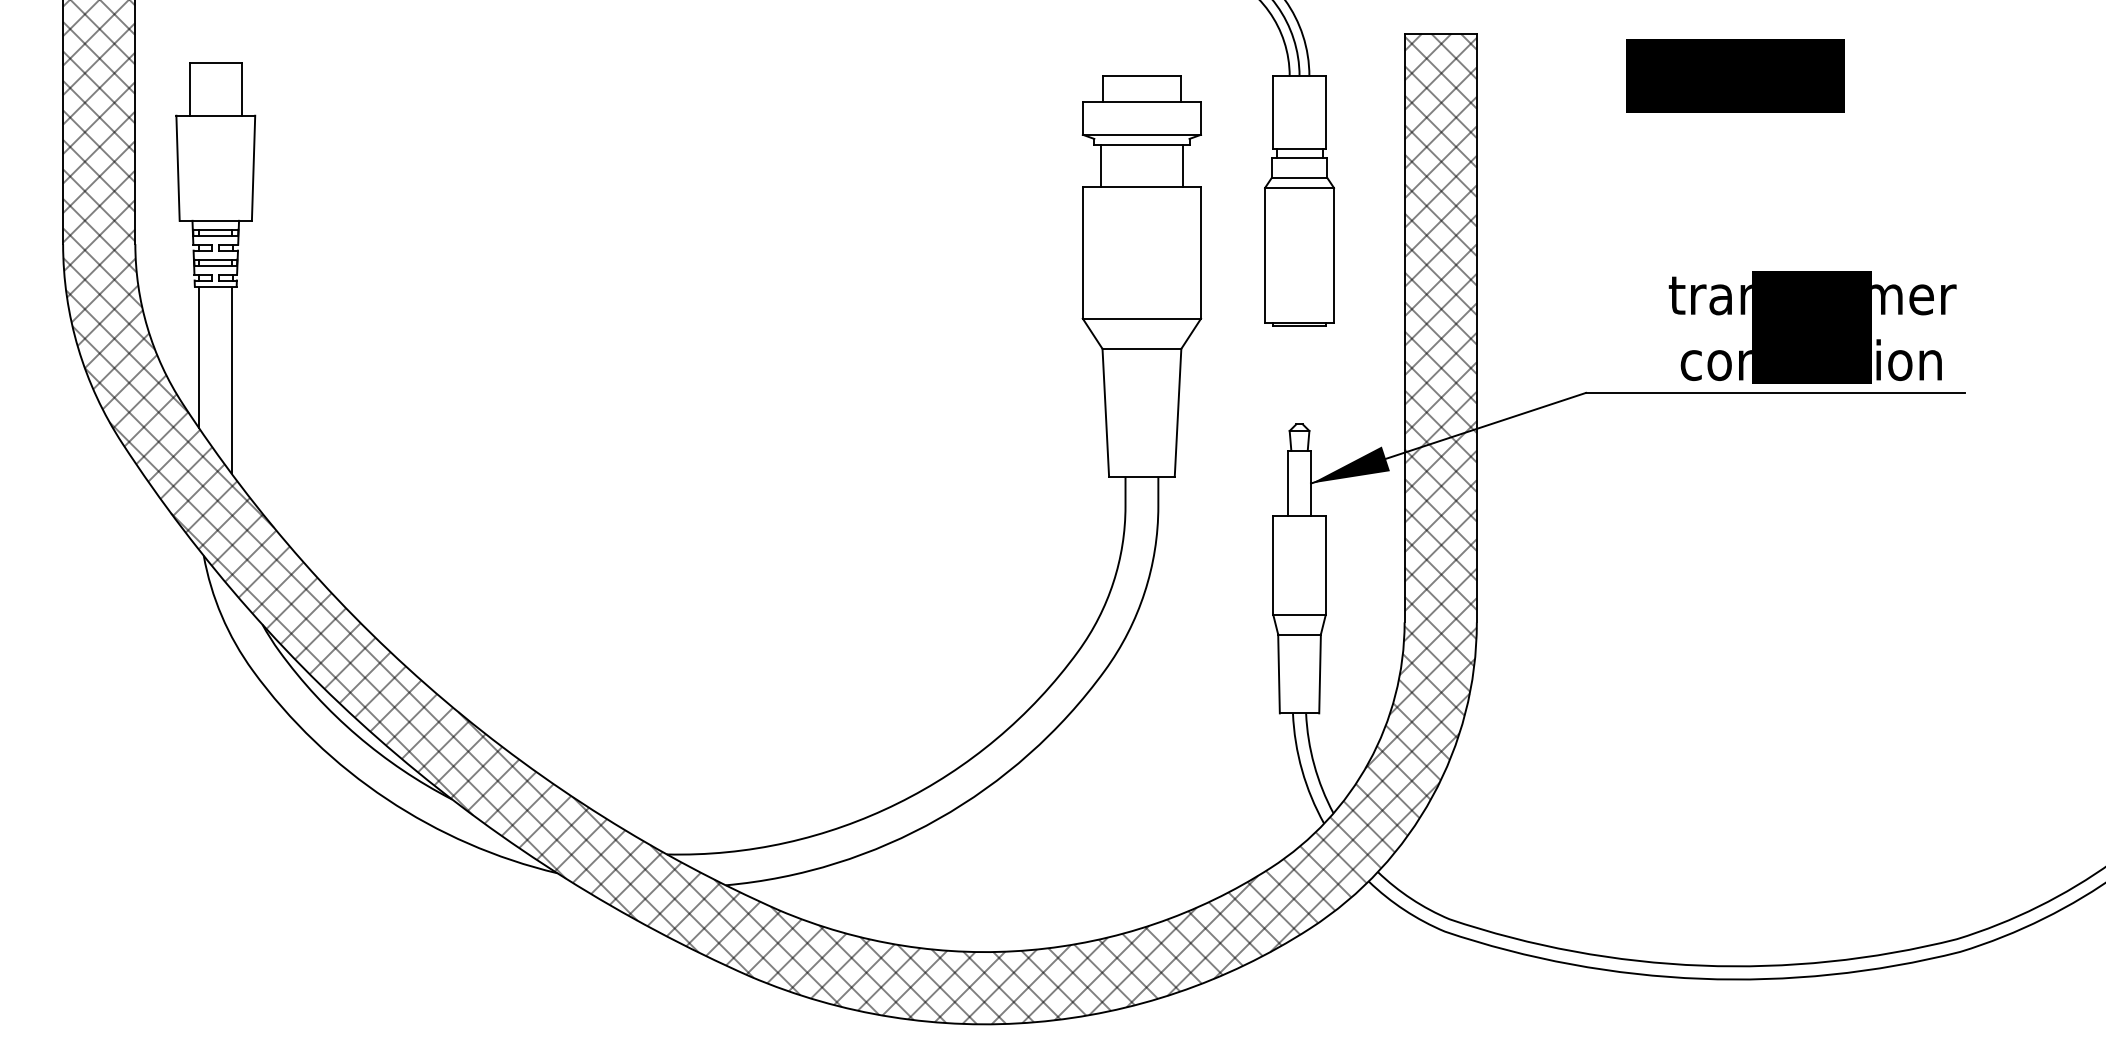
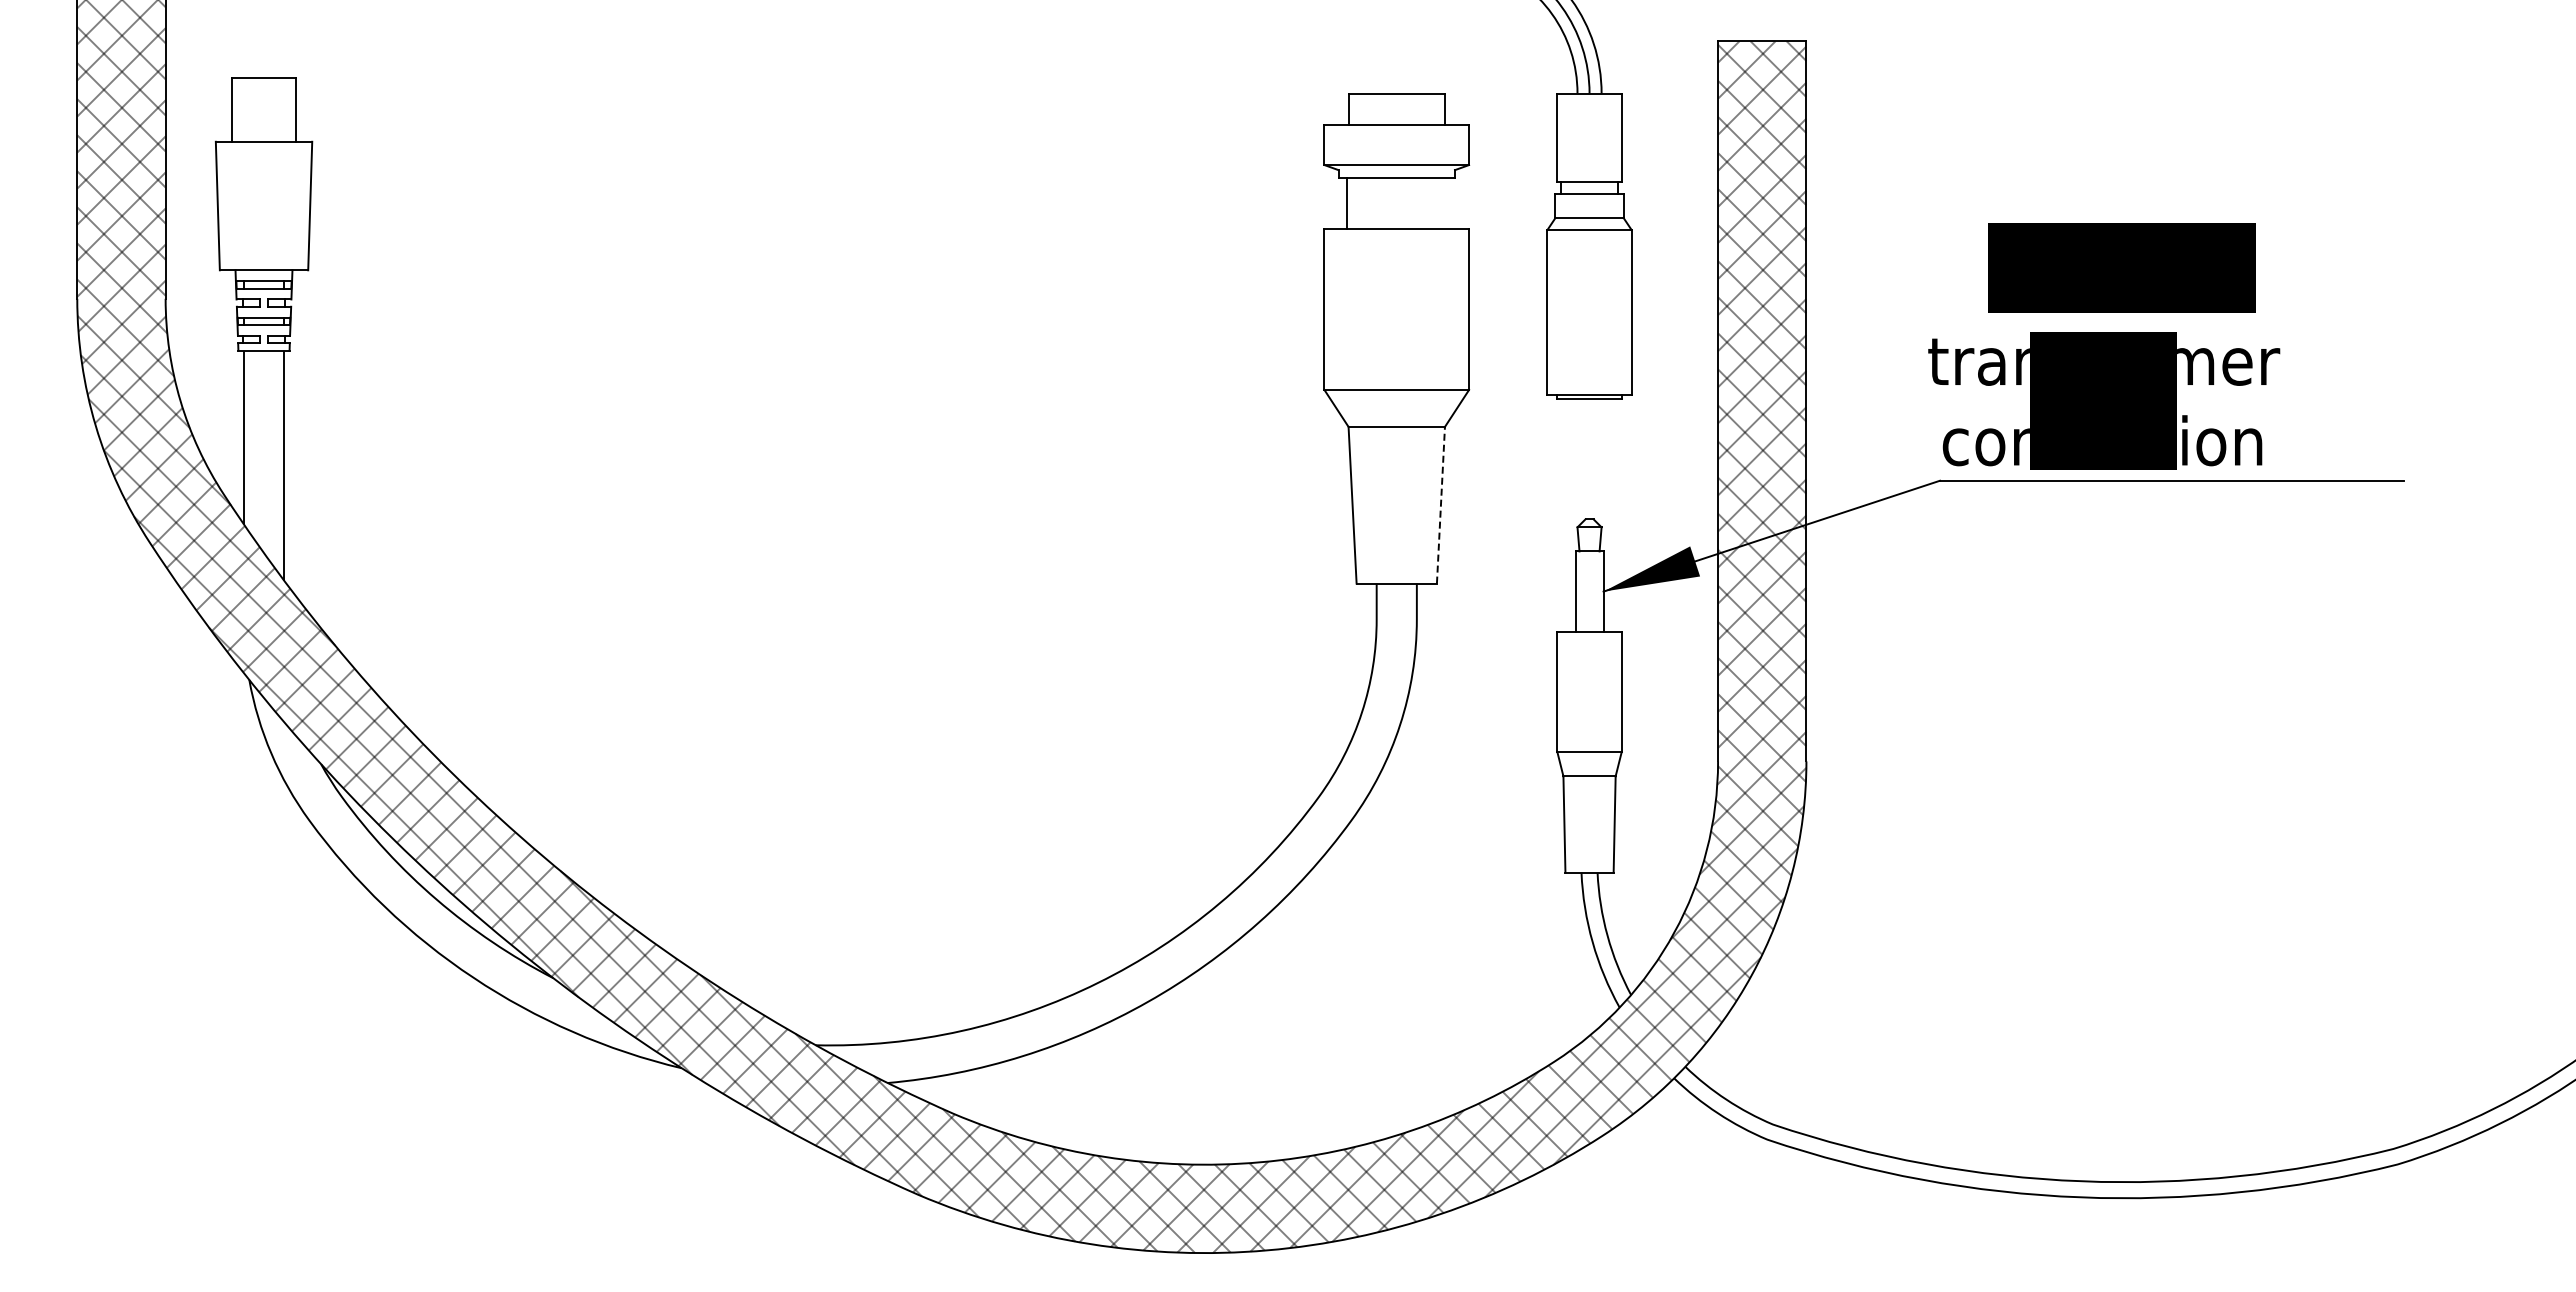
part: (1734, 75) -> (2121, 267), moved
line: (1182, 166) -> (1446, 203), removed
text: (1812, 327) -> (2104, 400), moved
line: (1177, 412) -> (1440, 504), solid -> dashed

